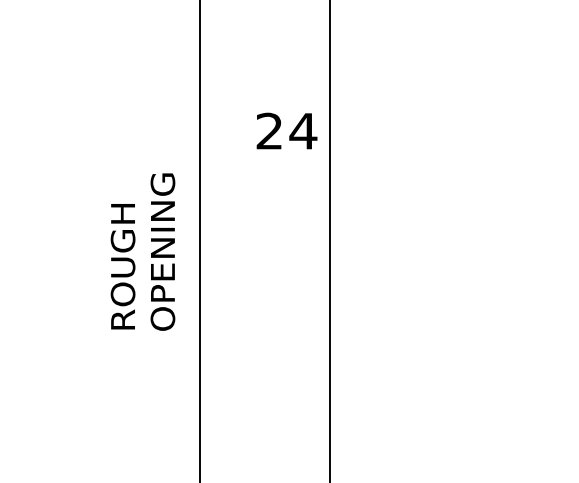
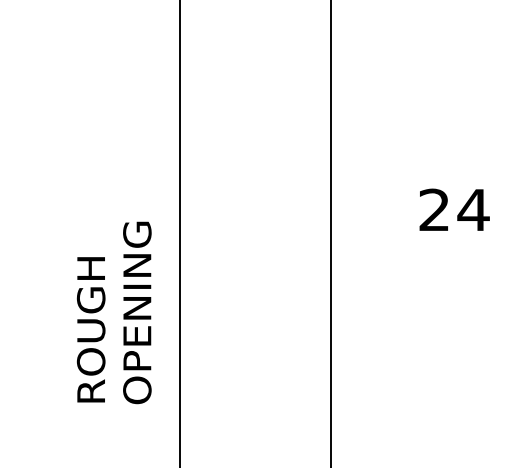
text: (286, 130) -> (454, 209), moved

